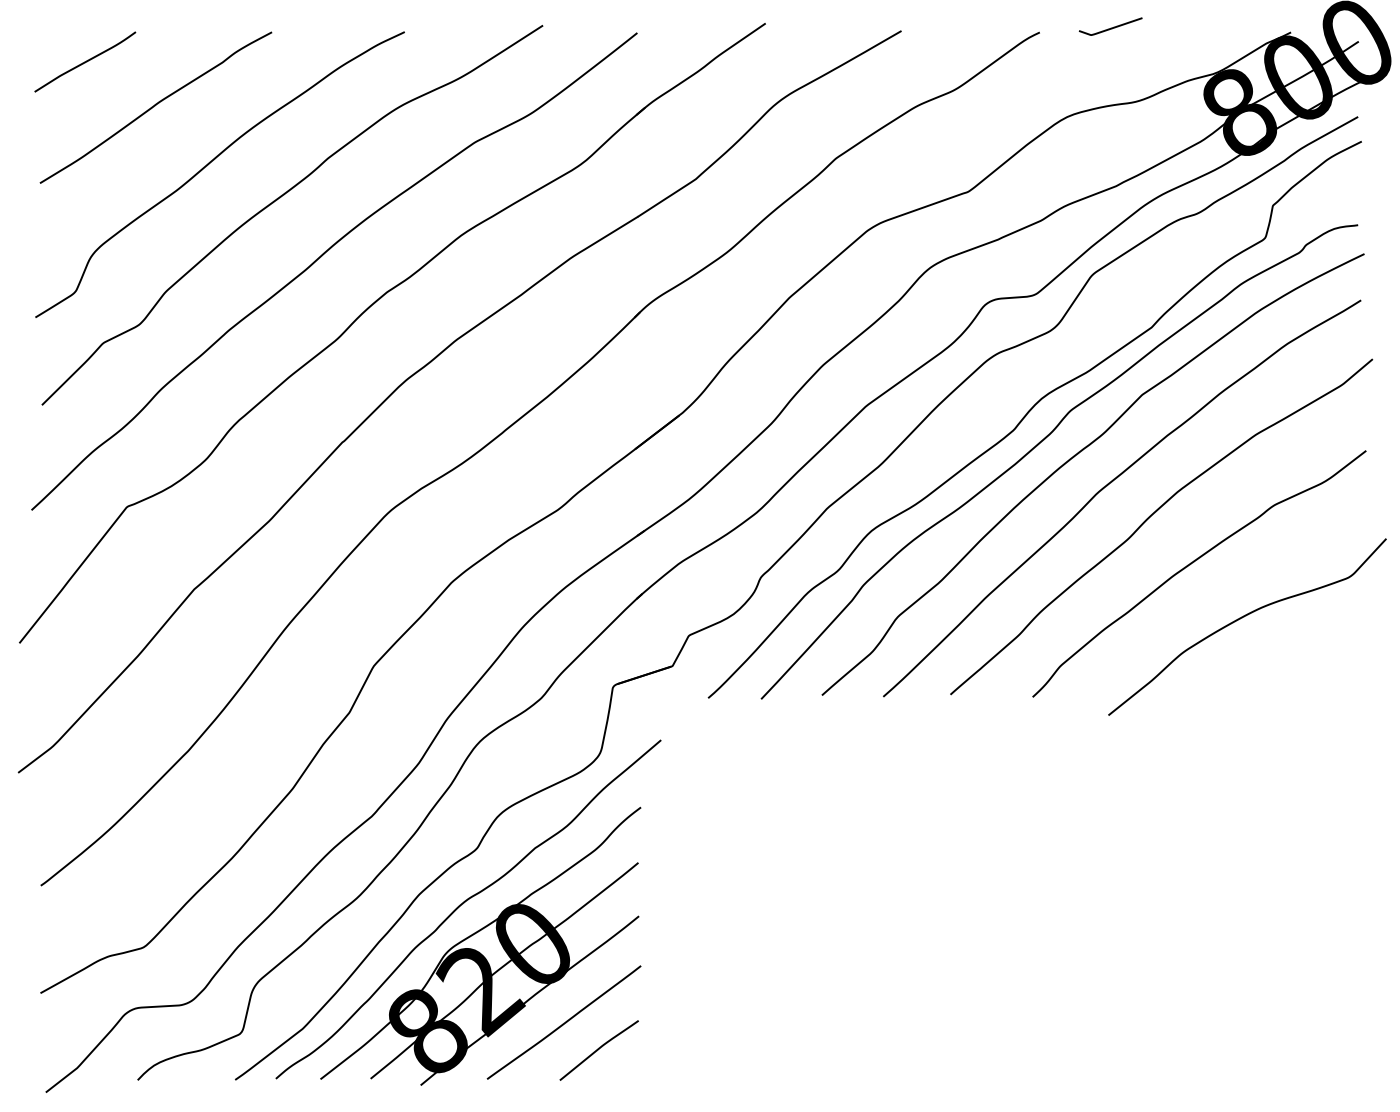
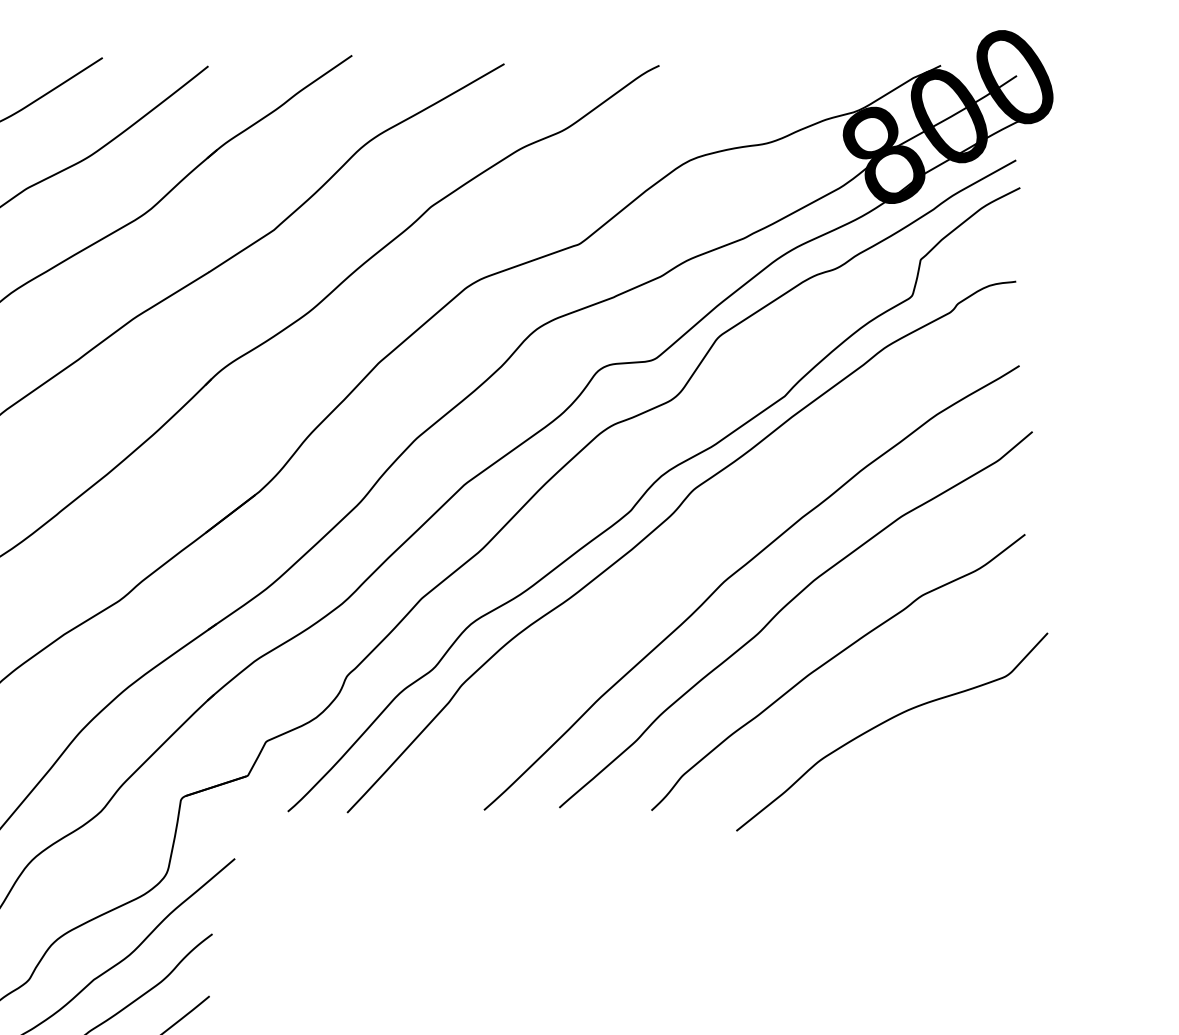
curve: (1110, 27) -> (738, 60), removed
curve: (1078, 454) -> (702, 538), removed

